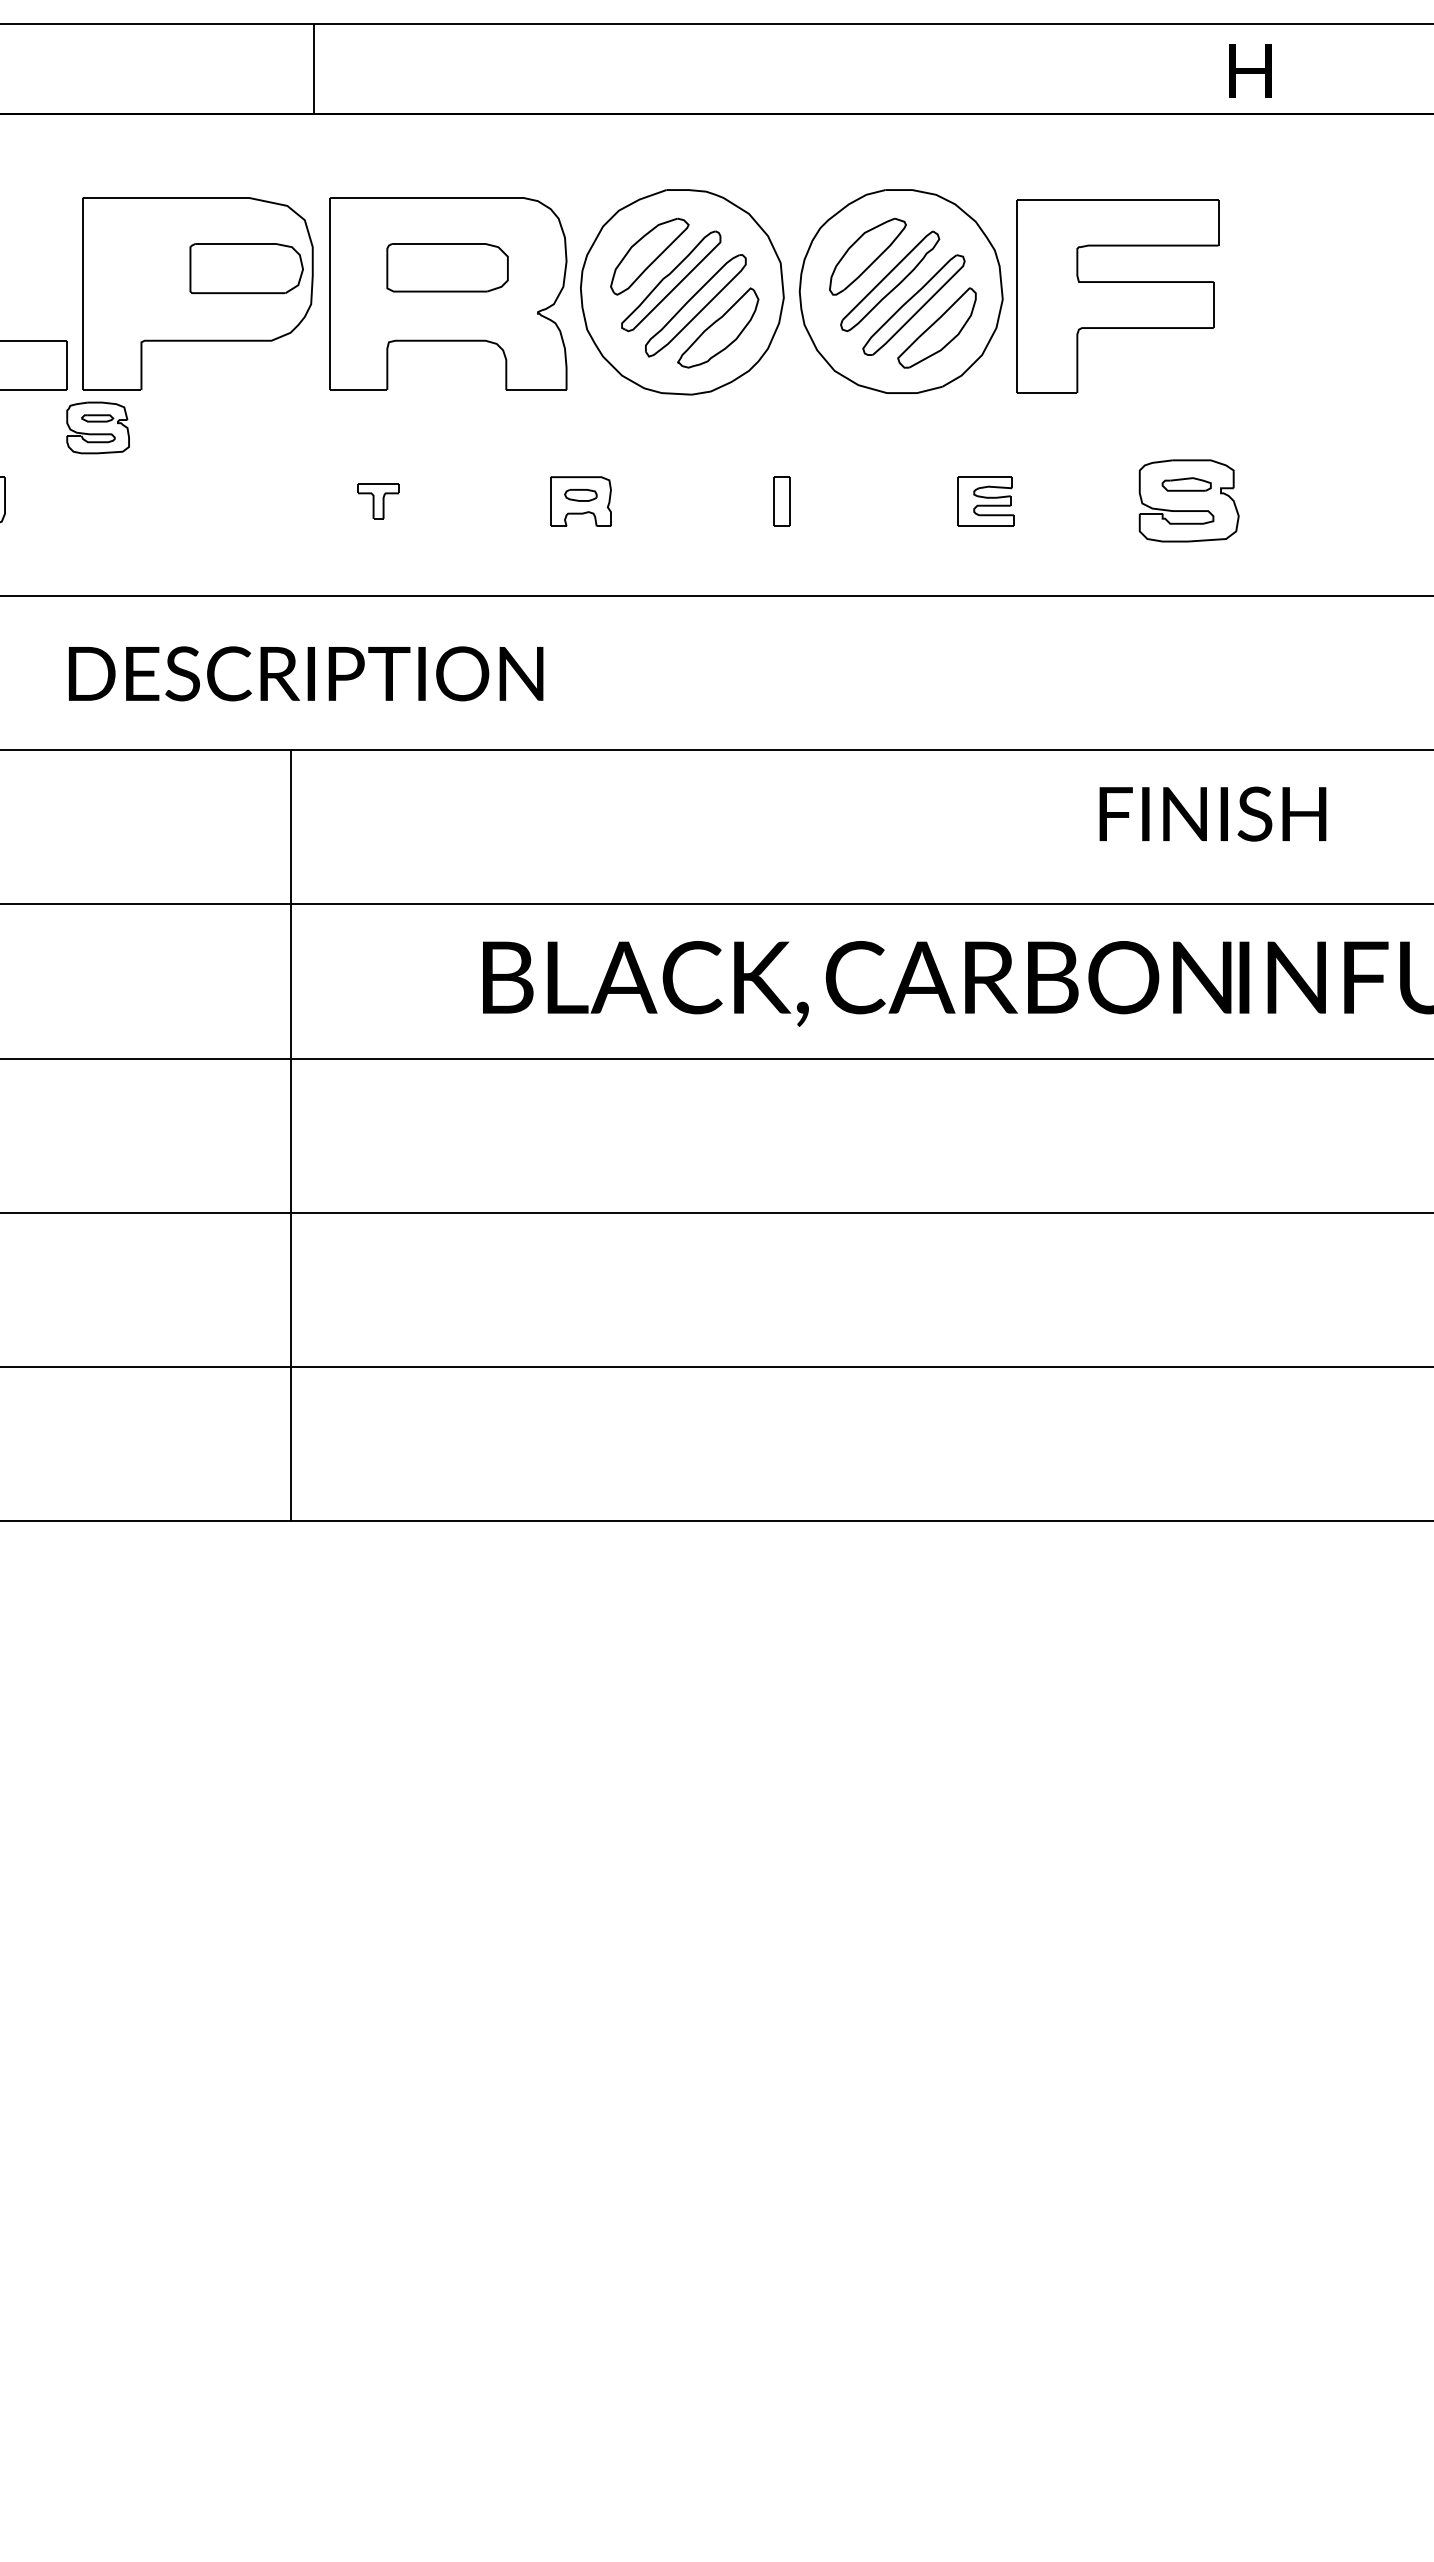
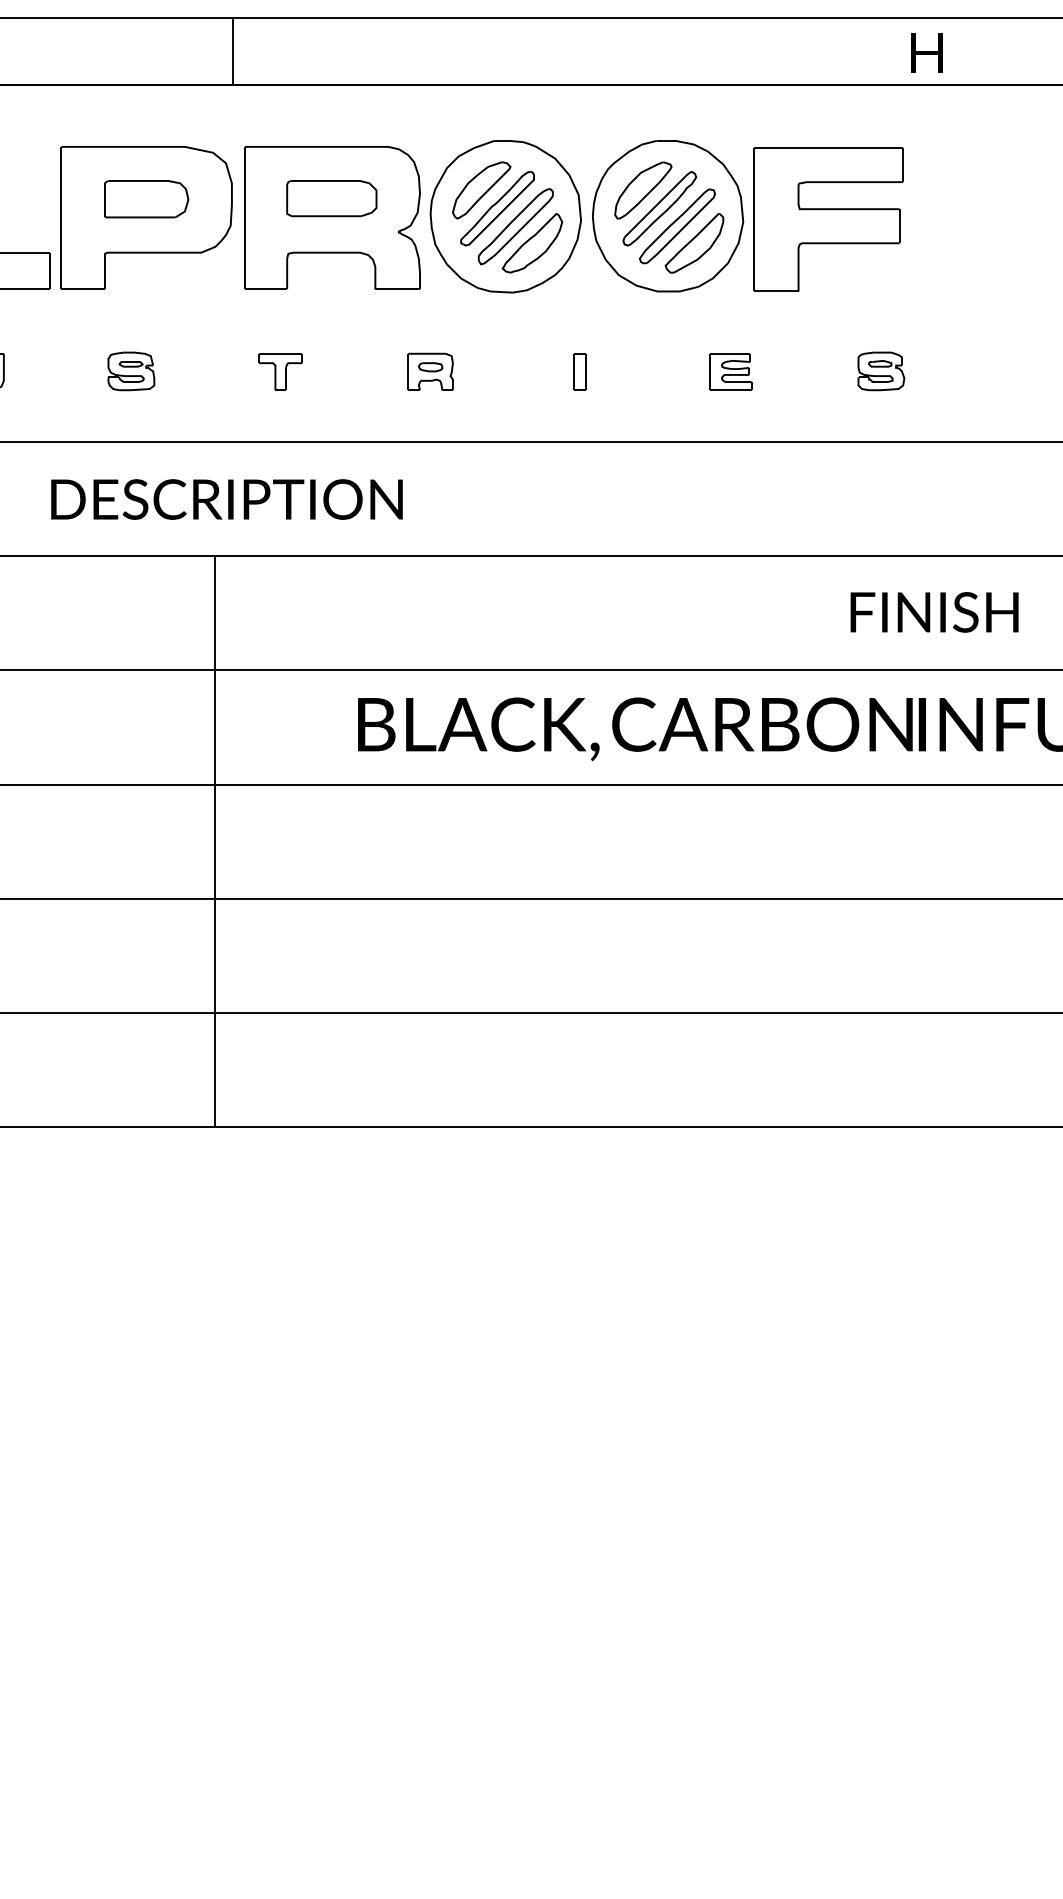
part: (246, 268) -> (146, 199), moved
part: (97, 427) -> (130, 371), moved
part: (1188, 500) -> (880, 371), size x0.62
part: (378, 501) -> (280, 371), size x1.43
text: (1212, 813) -> (934, 611), moved

